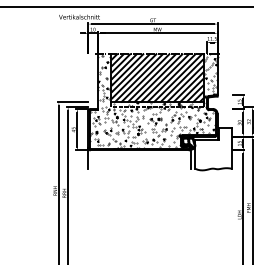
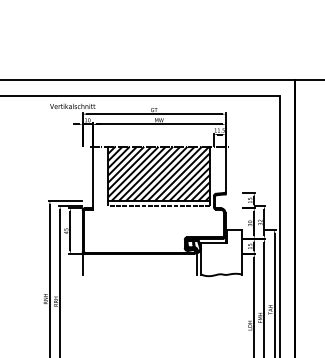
hatch: (153, 101) -> (154, 199), removed

